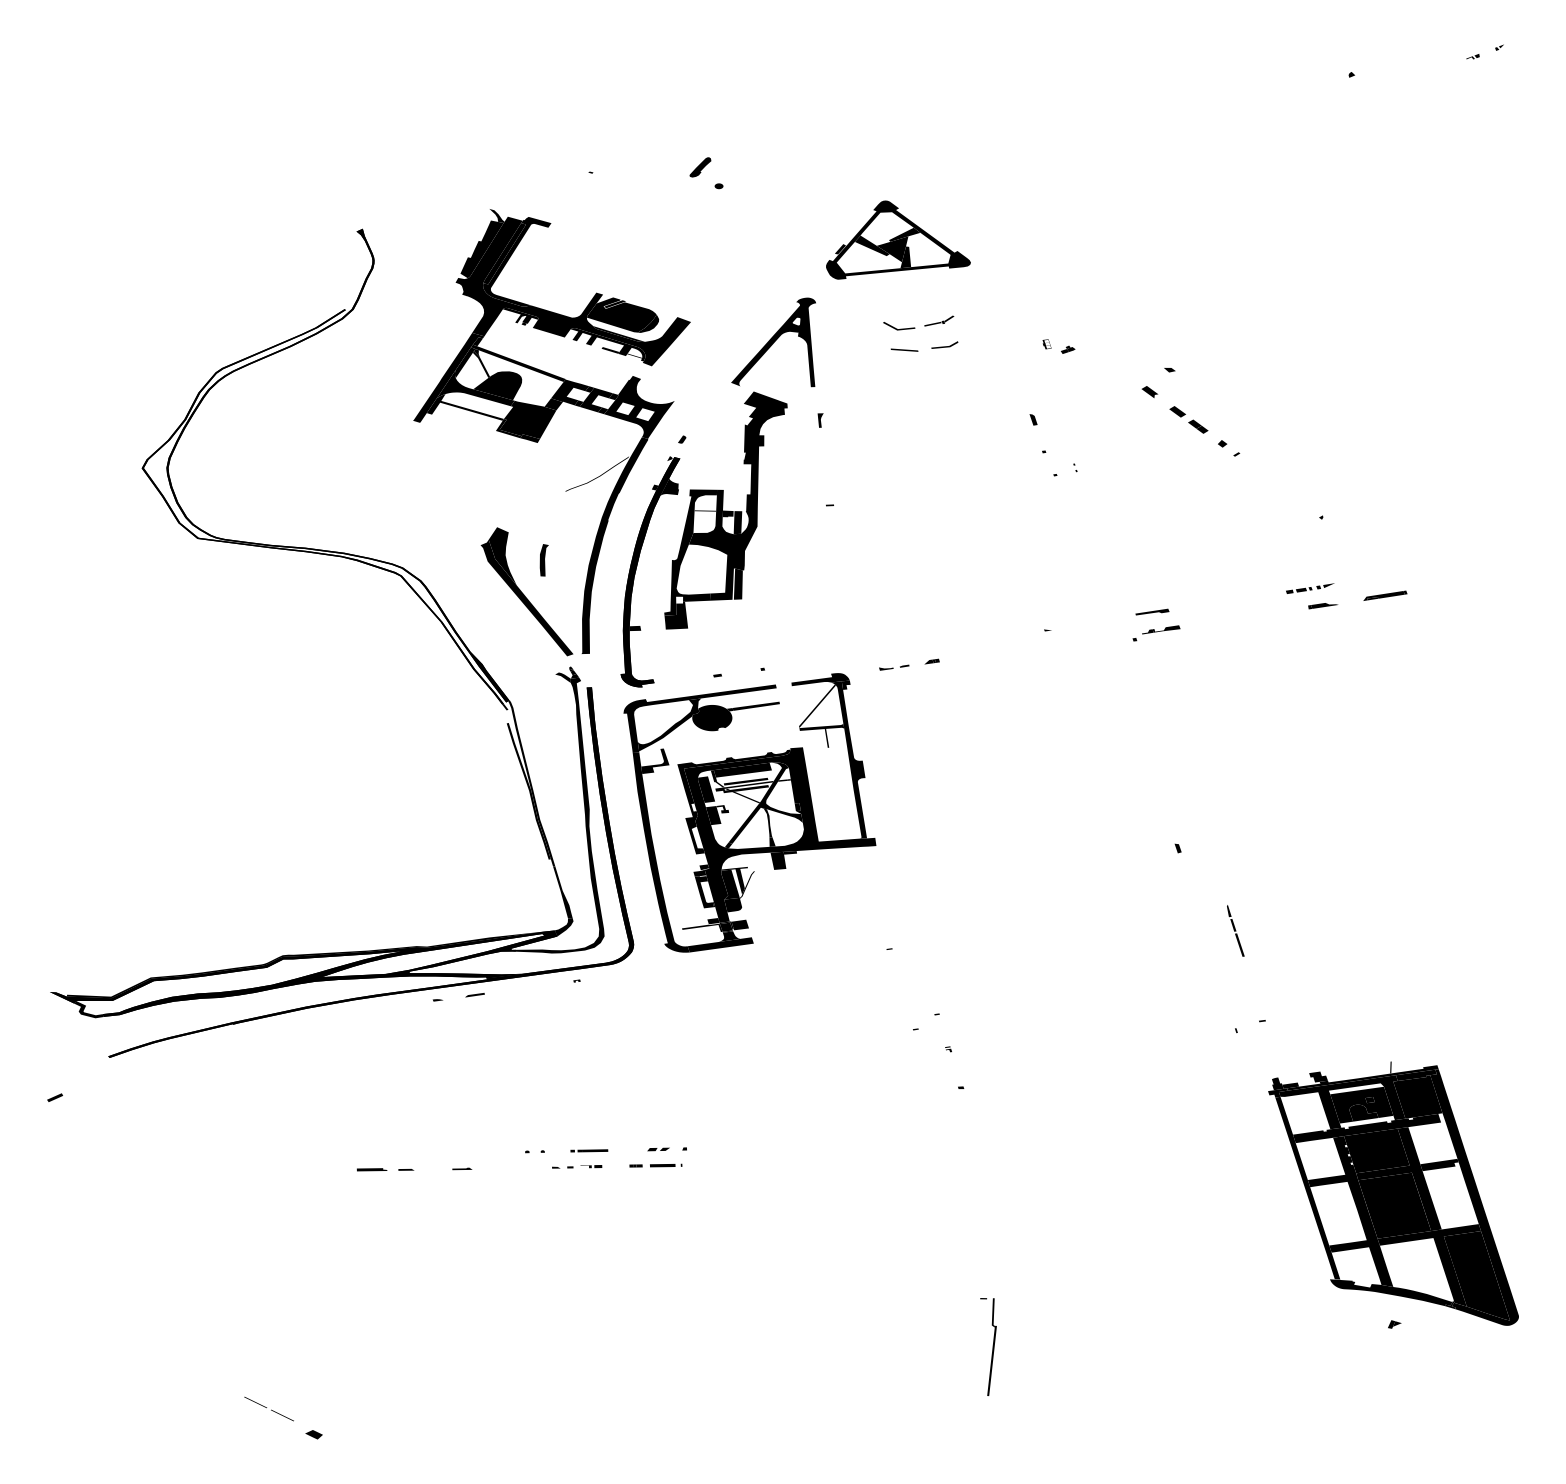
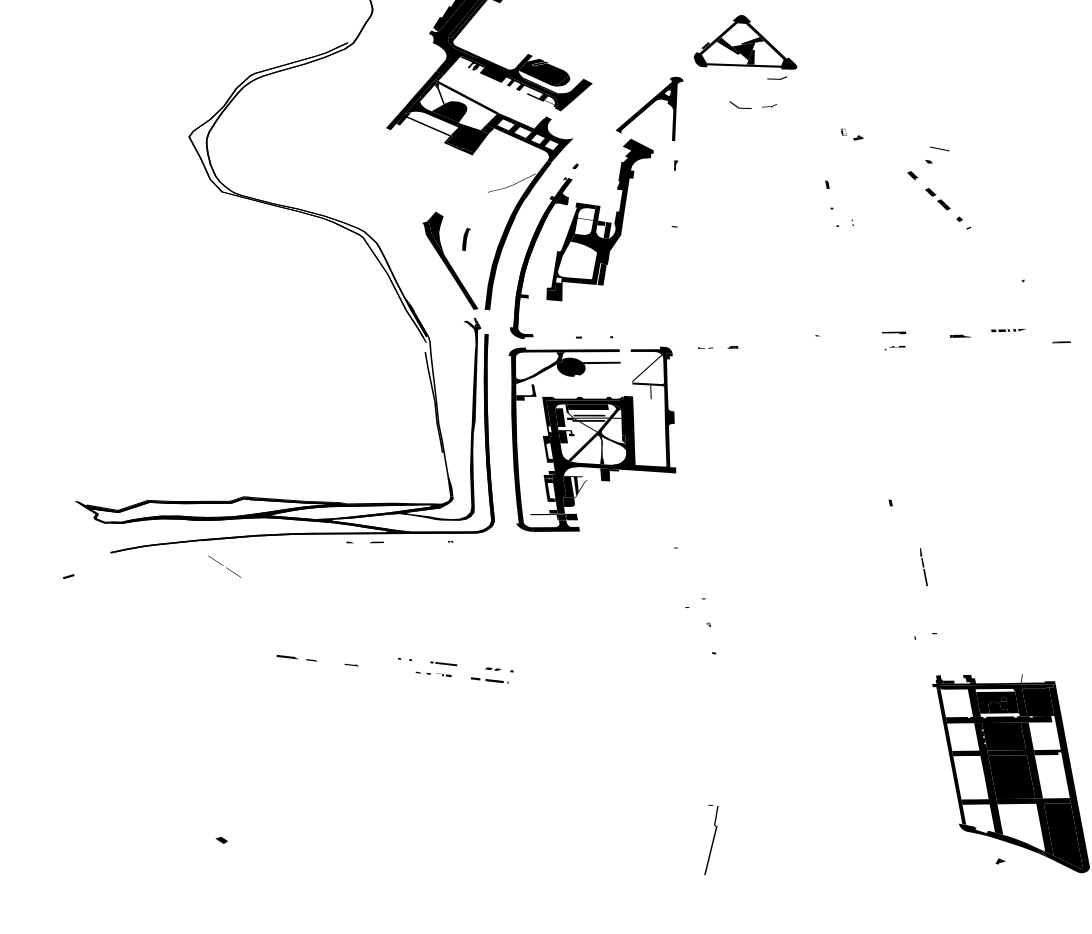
part: (939, 320) -> (769, 105), size x0.7
part: (944, 344) -> (776, 77), moved
line: (904, 349) -> (939, 148), moved
part: (1385, 595) -> (1061, 342), size x0.6
part: (1323, 606) -> (960, 337), moved
part: (1156, 633) -> (895, 348), size x0.6
part: (894, 667) -> (705, 348), size x0.7
part: (268, 1408) -> (224, 566), moved

